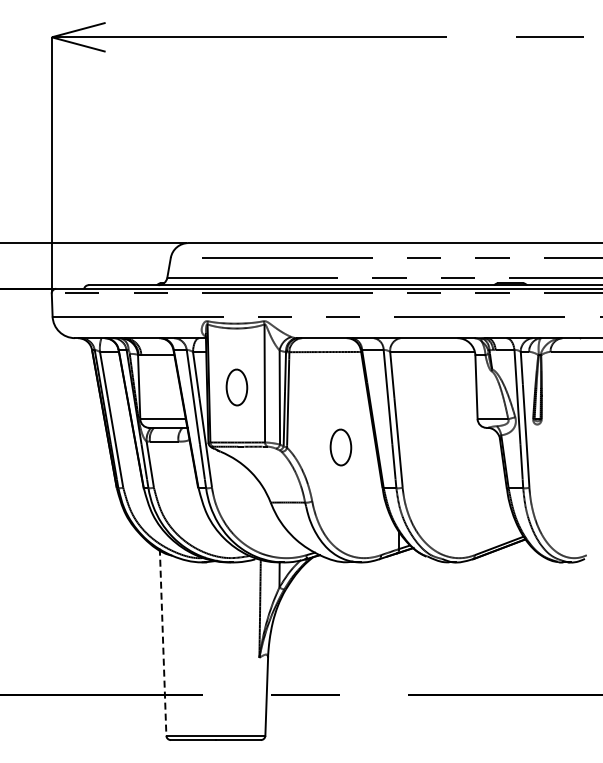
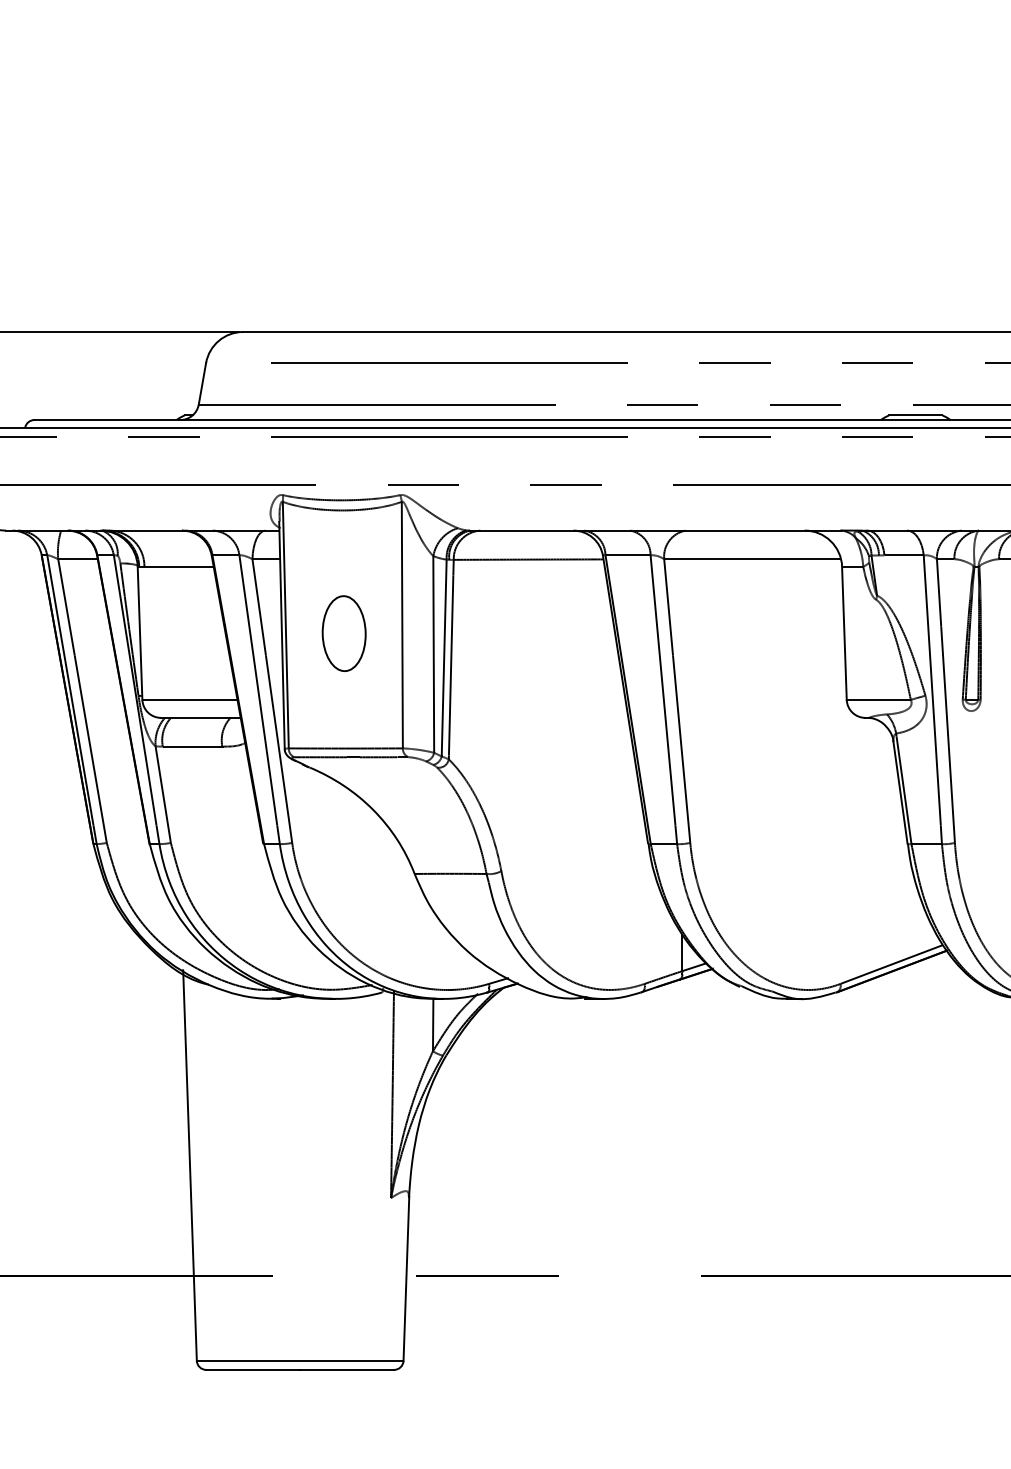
part: (340, 447) -> (560, 758), removed
line: (163, 642) -> (190, 1166), dashed -> solid

